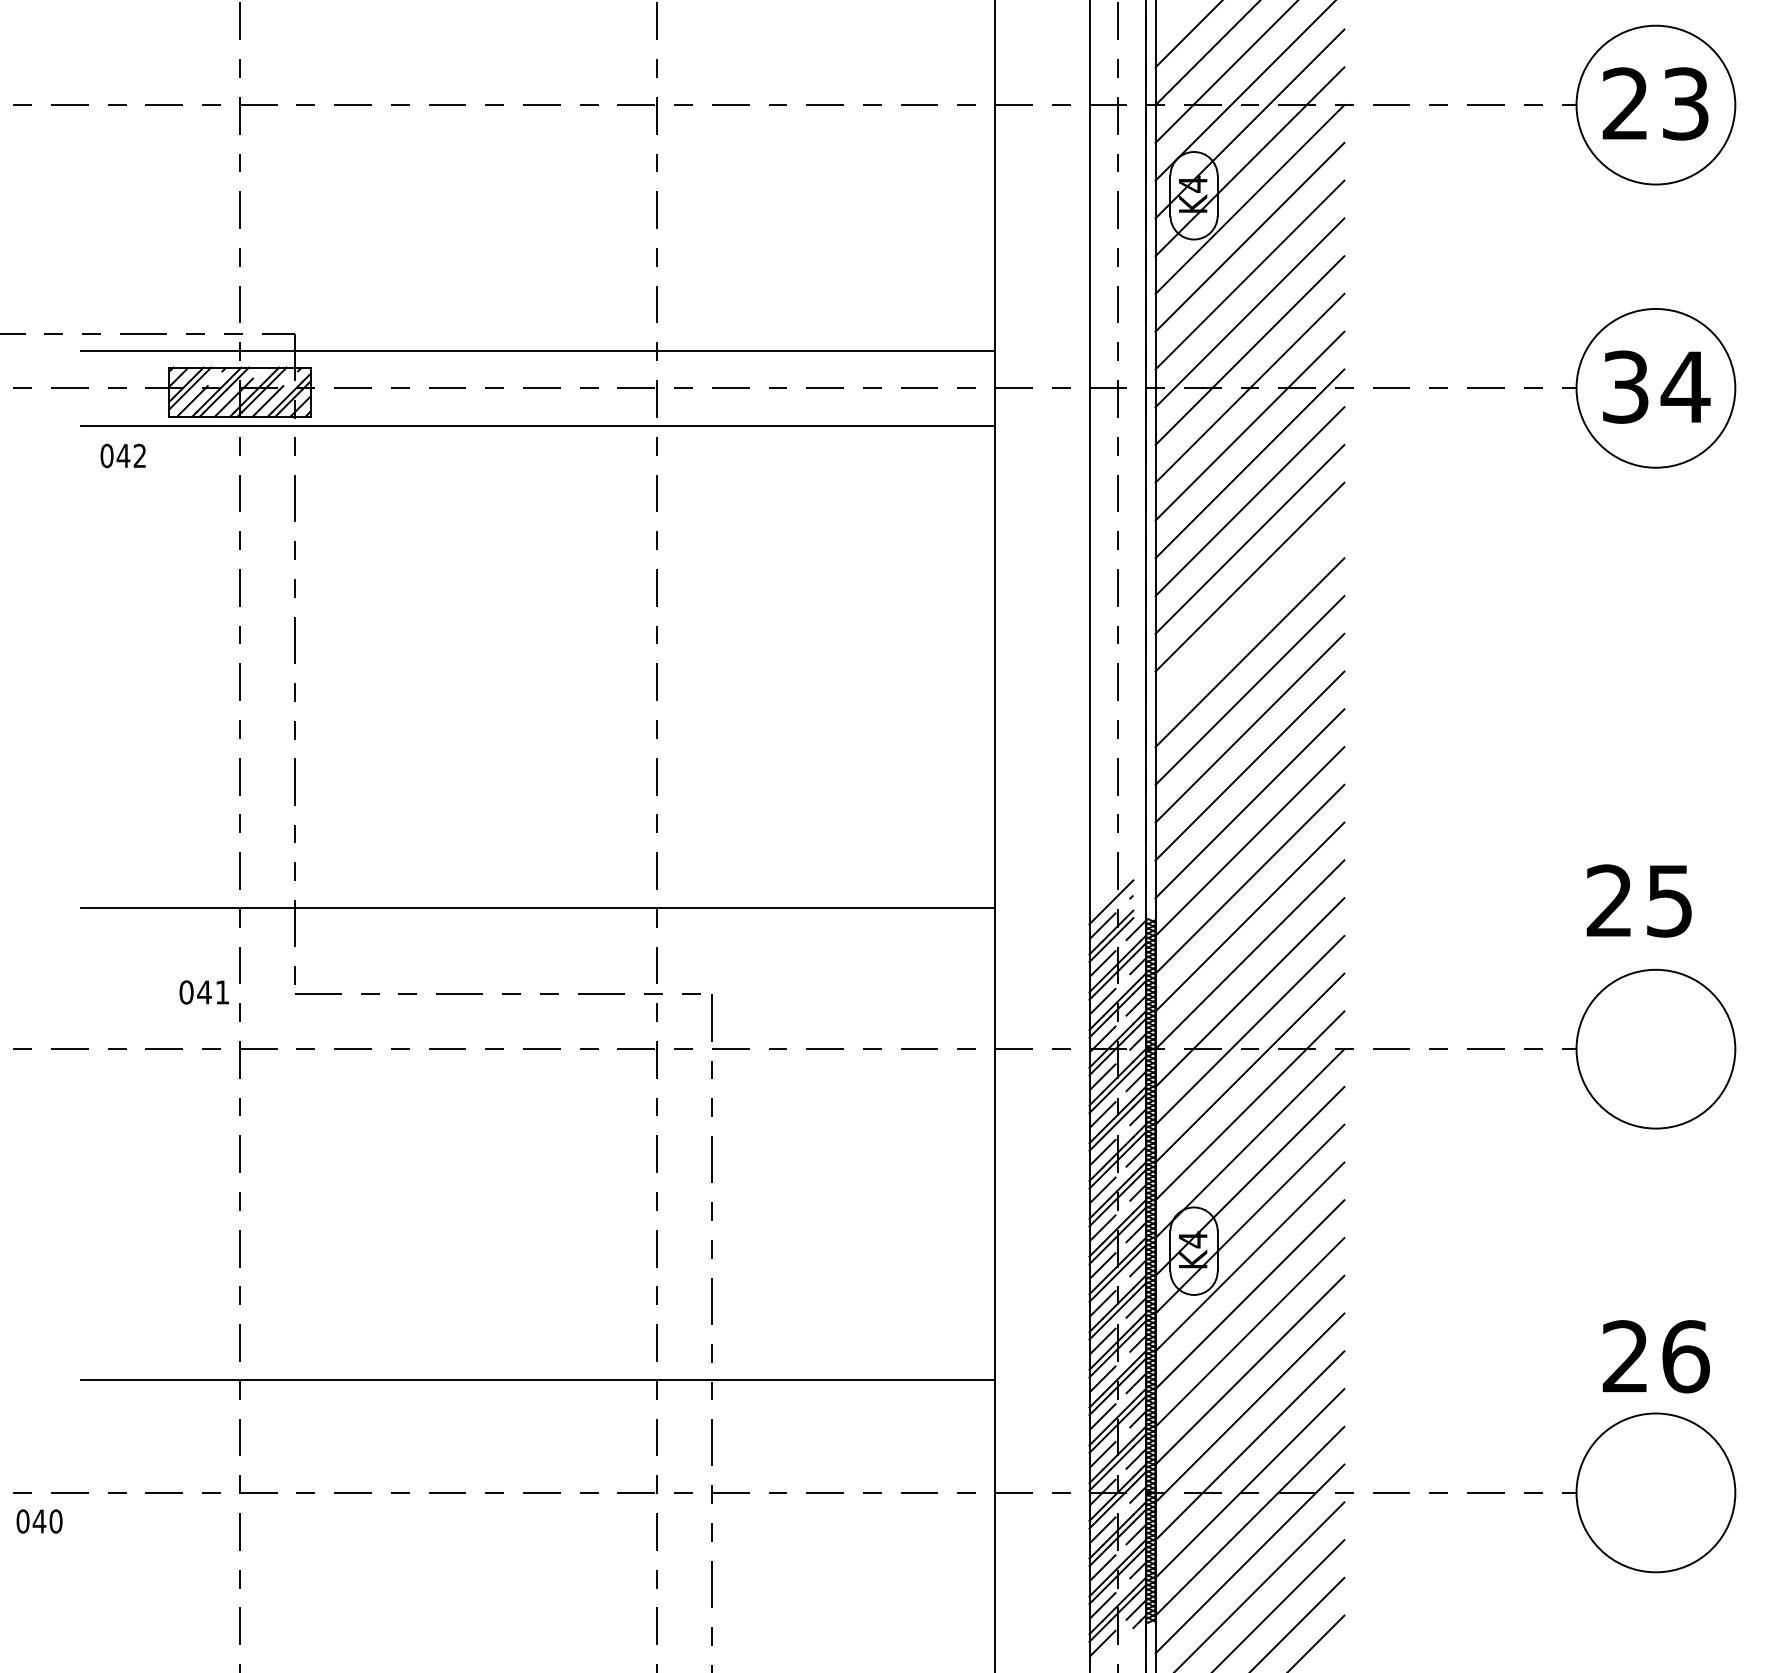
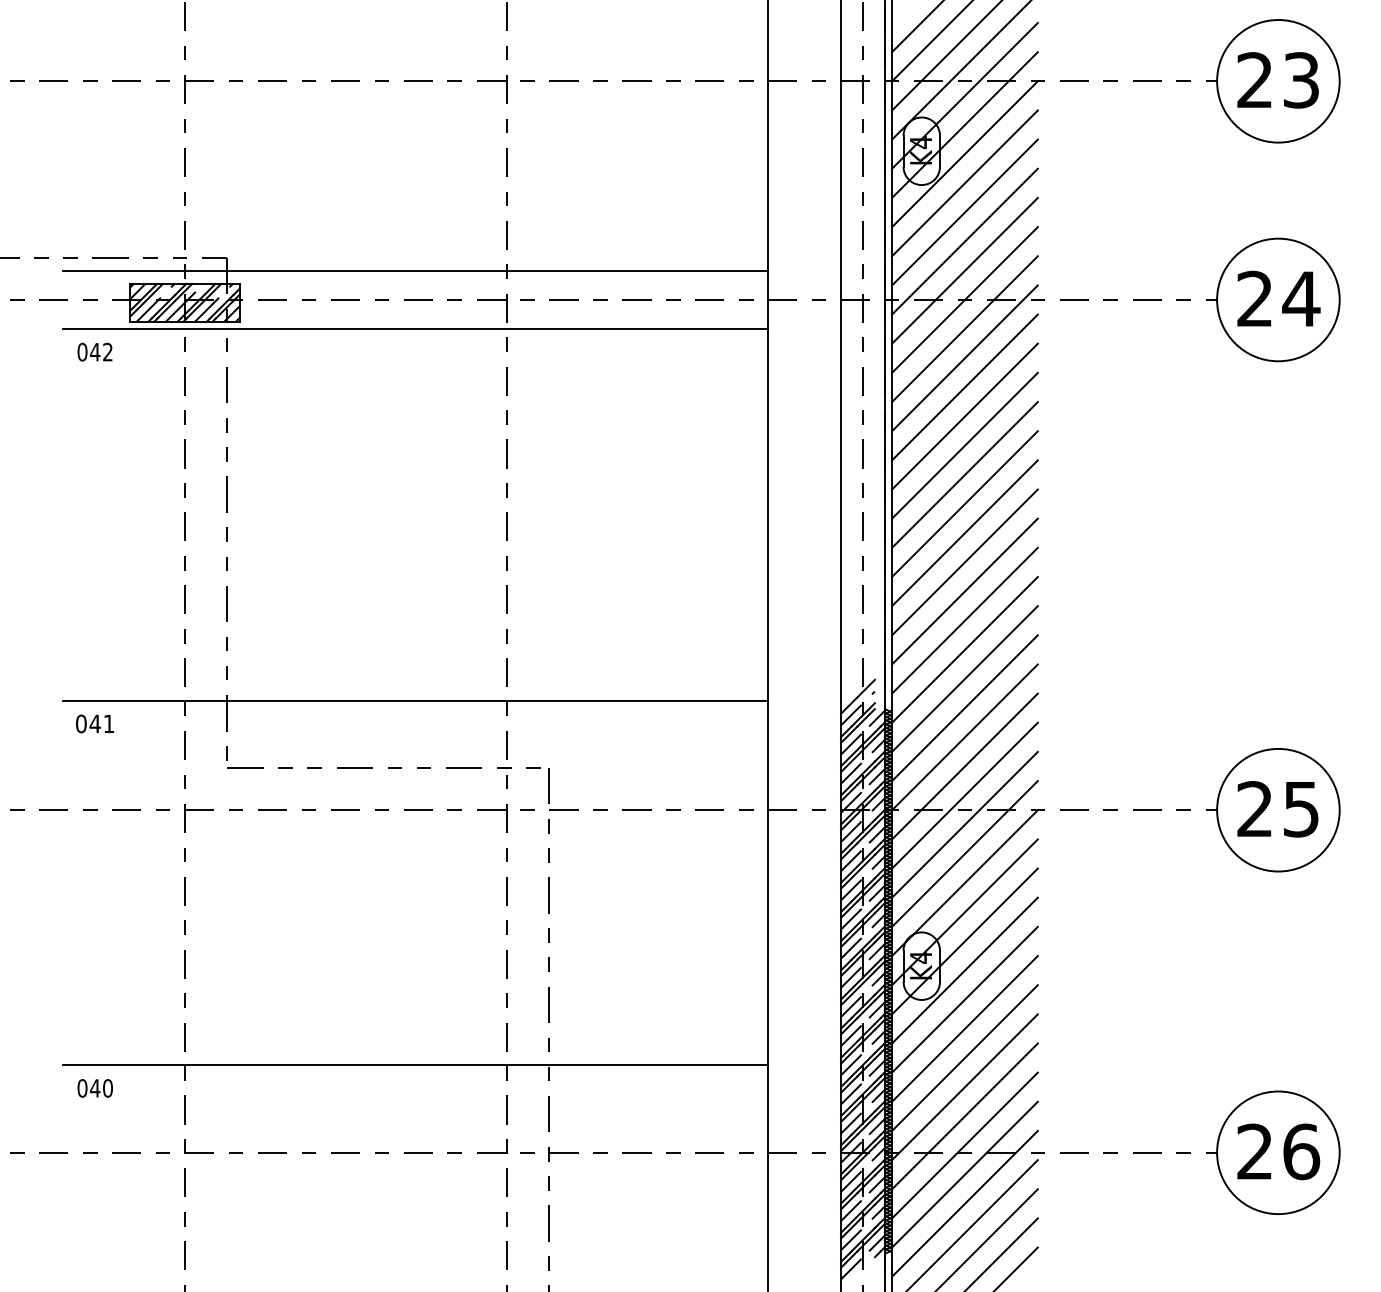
text: (1625, 386) -> (1254, 298), 34 -> 24
line: (1249, 614) -> (964, 474), added
text: (1638, 900) -> (1277, 808), moved
text: (203, 992) -> (94, 723), moved
text: (1655, 1356) -> (1278, 1151), moved
text: (39, 1521) -> (95, 1088), moved

